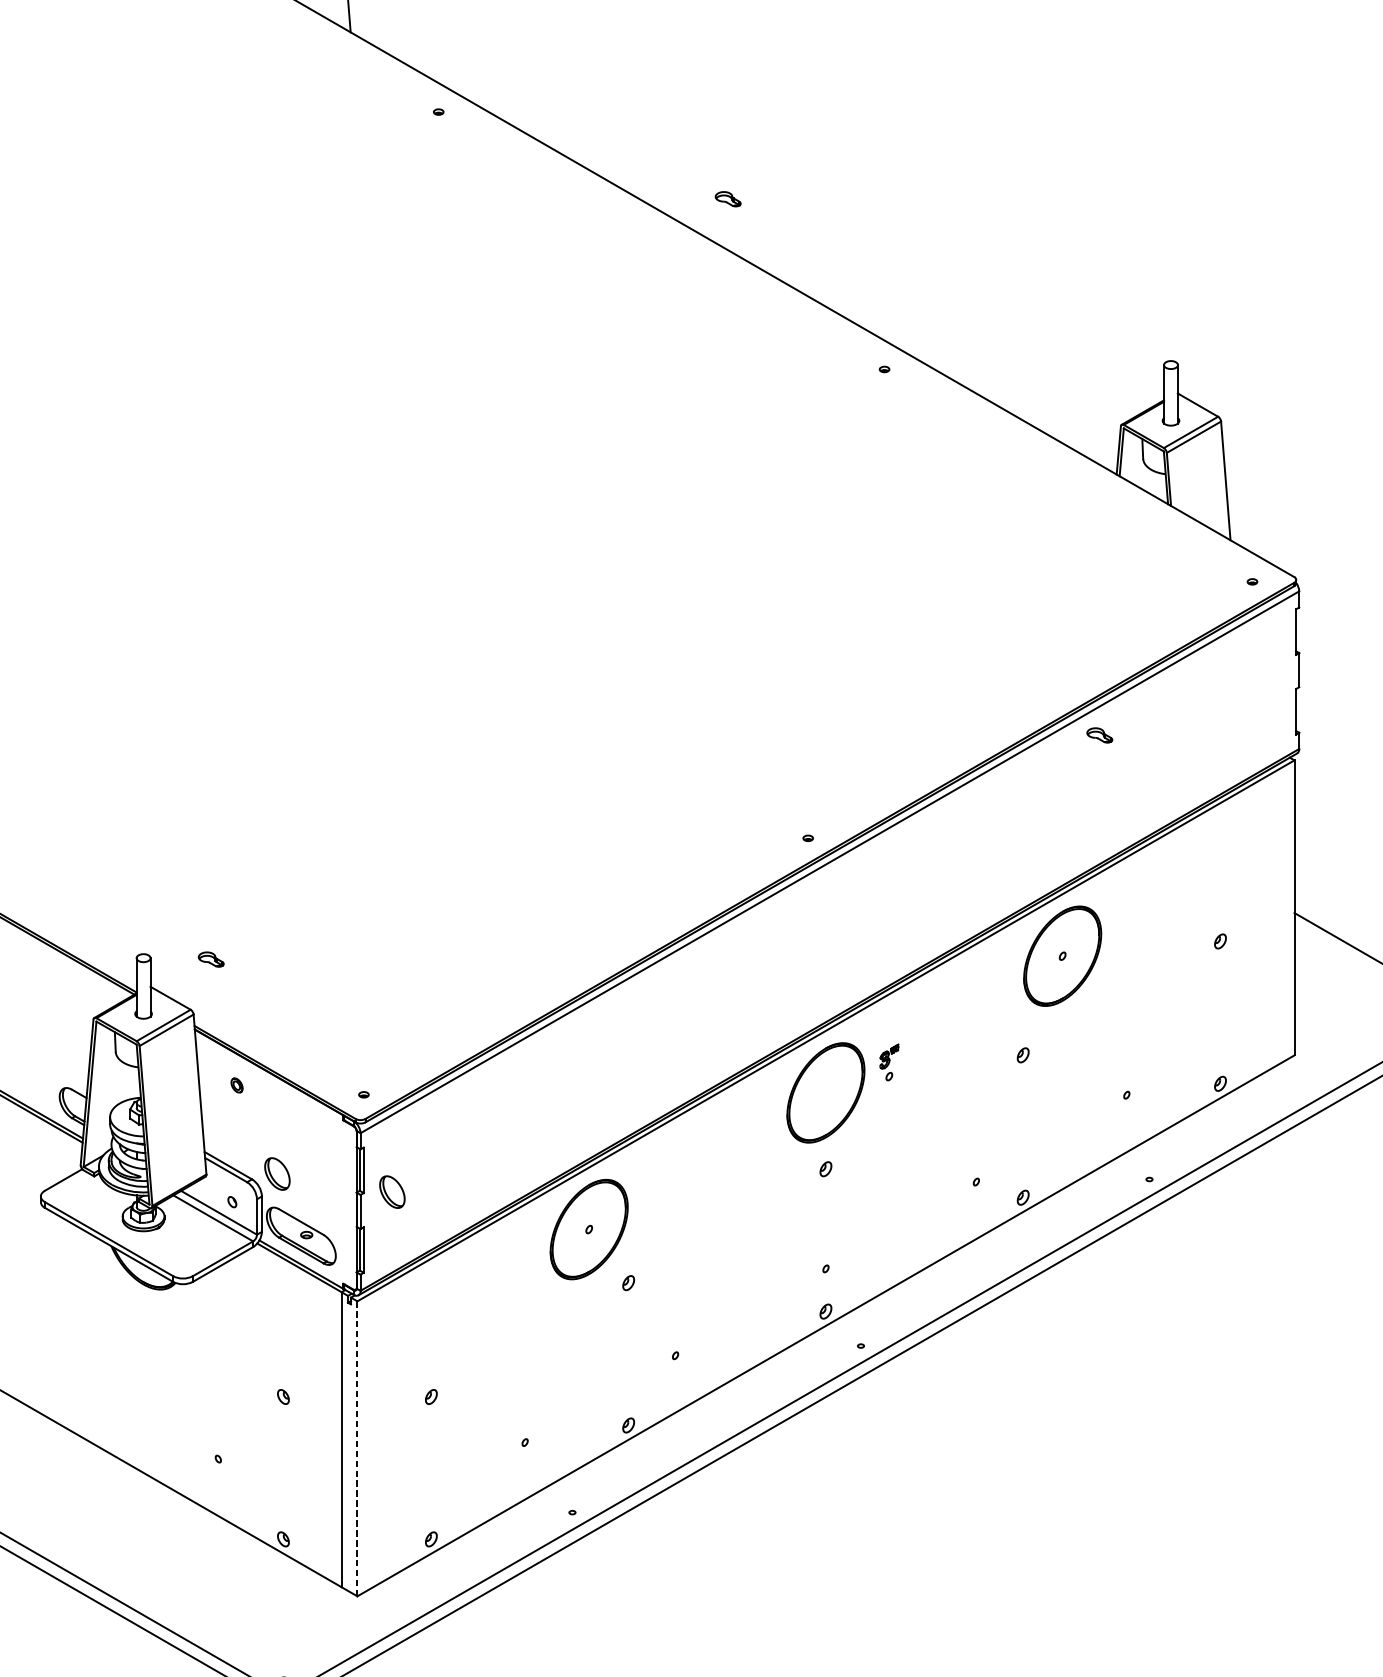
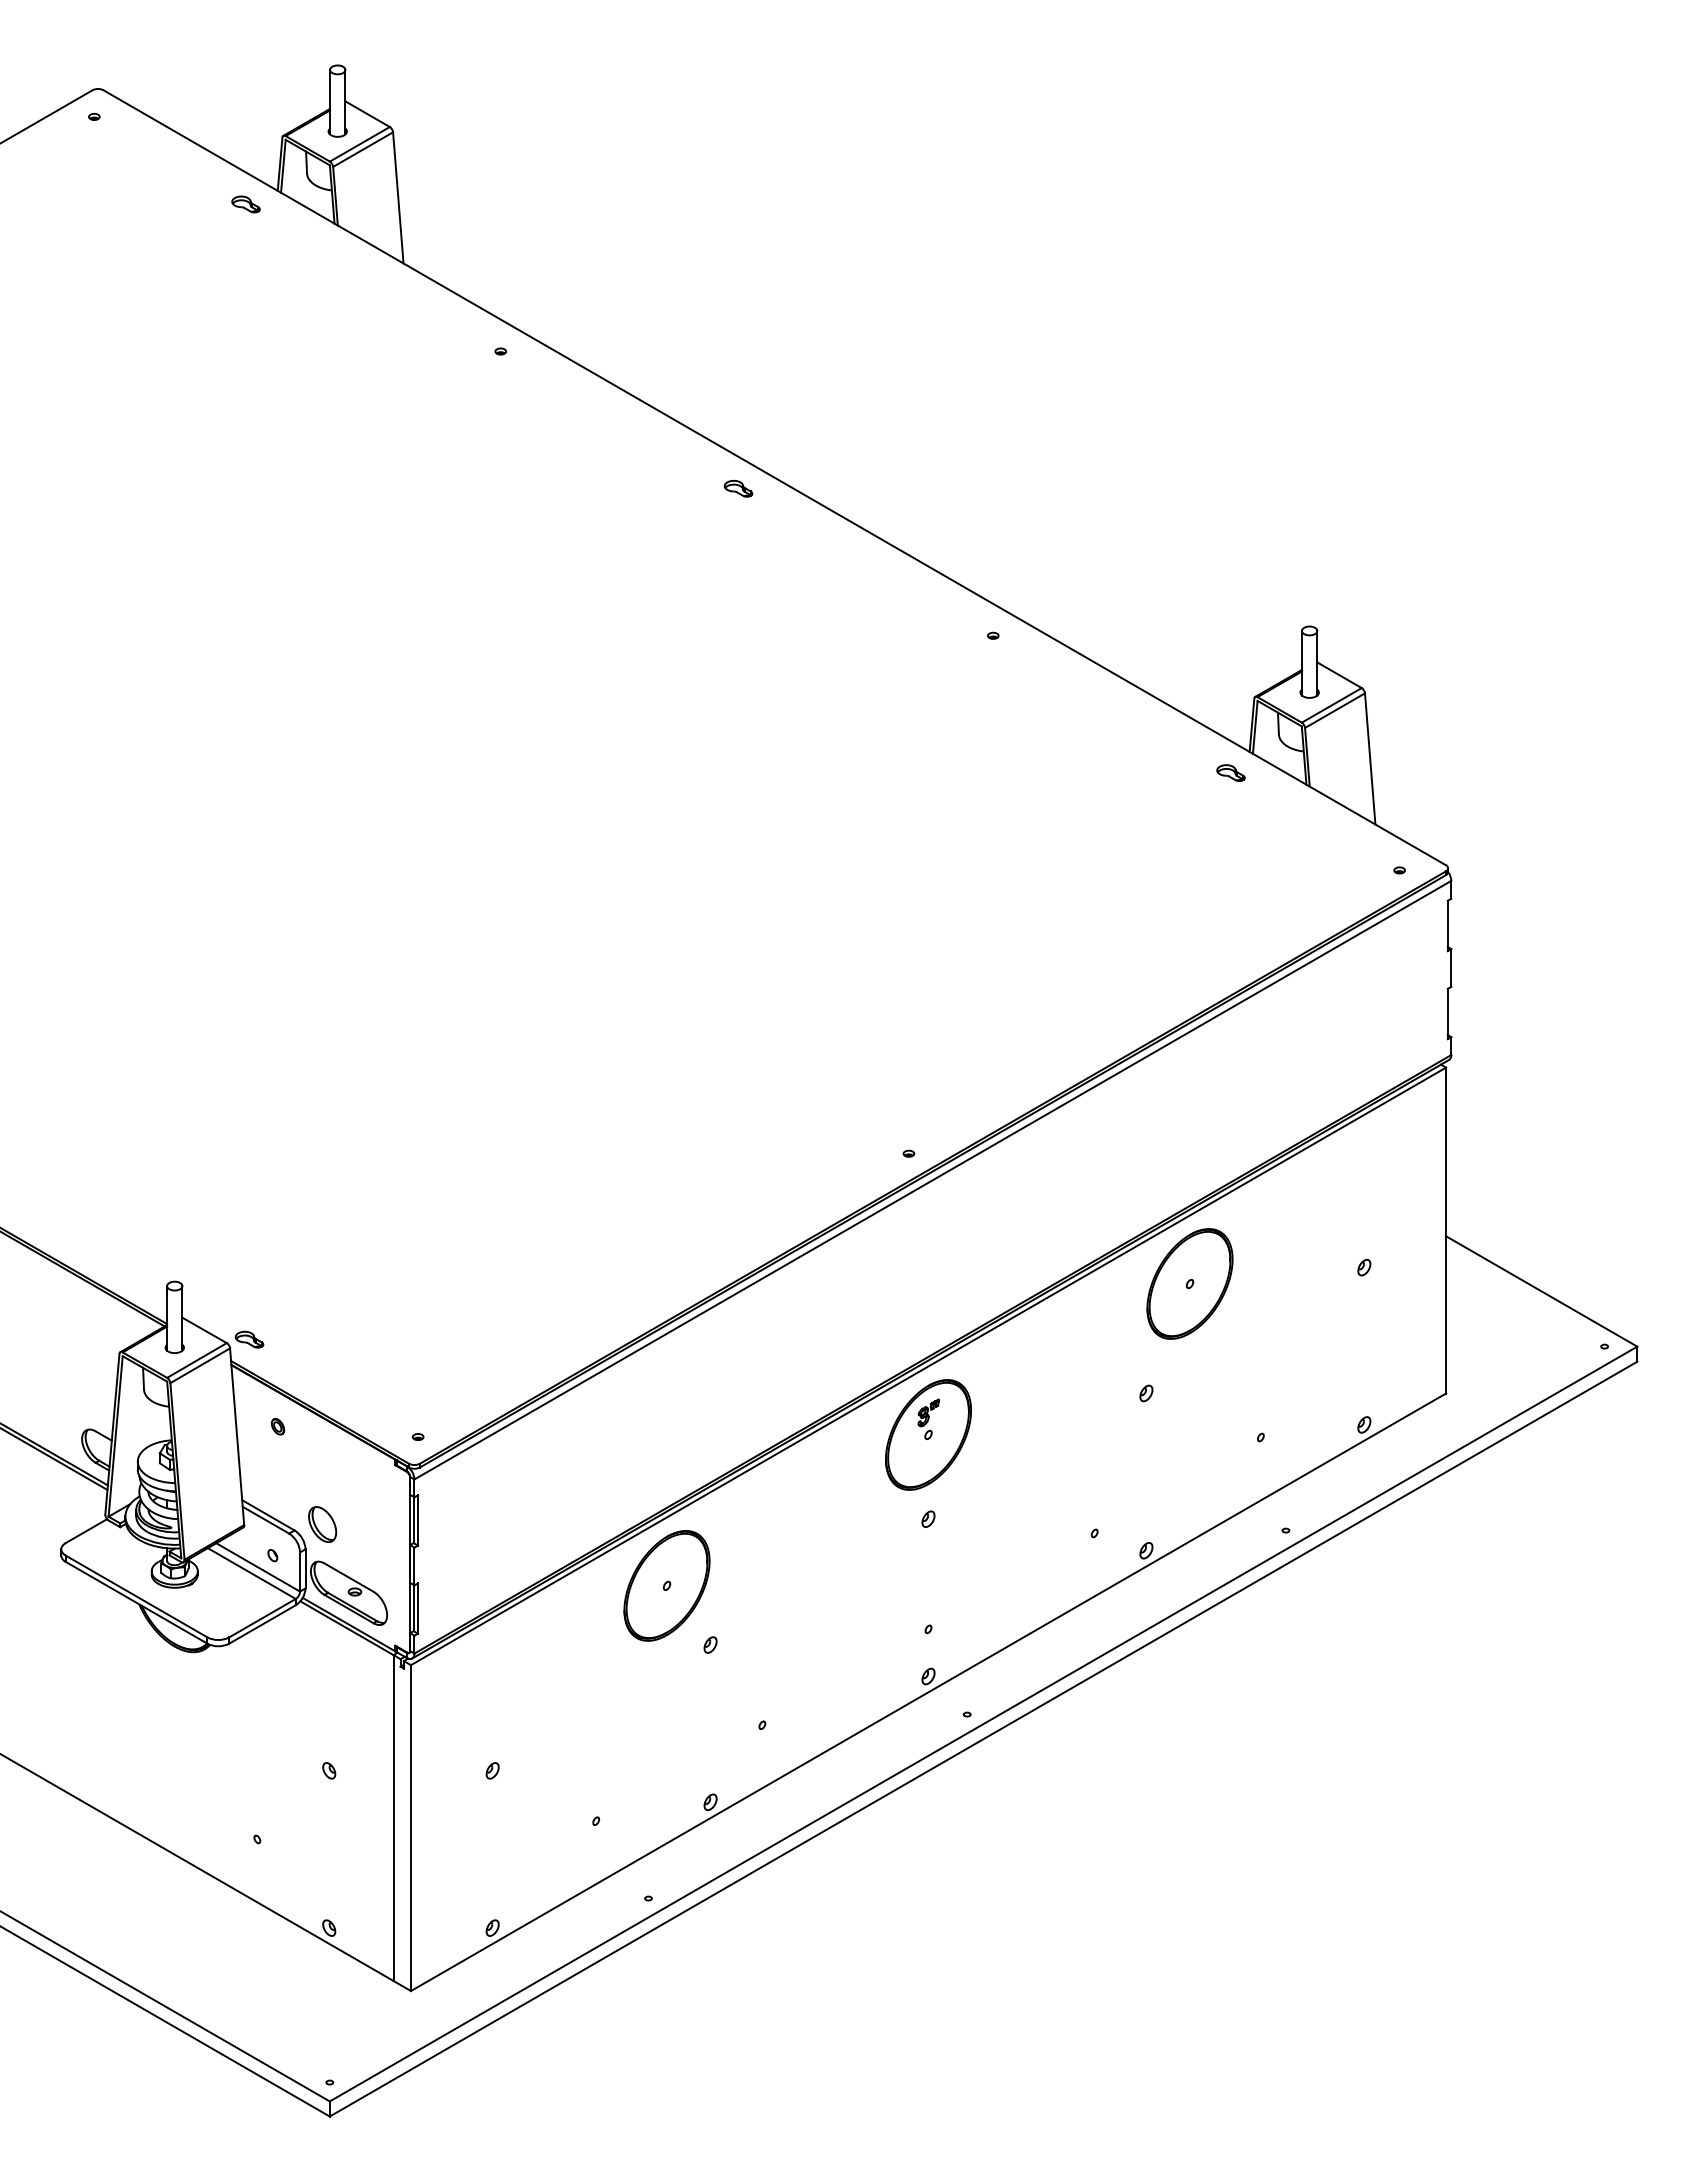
part: (728, 198) -> (738, 488), moved
part: (1099, 734) -> (1230, 772), moved
part: (211, 959) -> (249, 1339), moved
part: (889, 1061) -> (928, 1418), moved
part: (392, 1192) -> (449, 1544), removed
line: (356, 1449) -> (410, 1828), dashed -> solid

